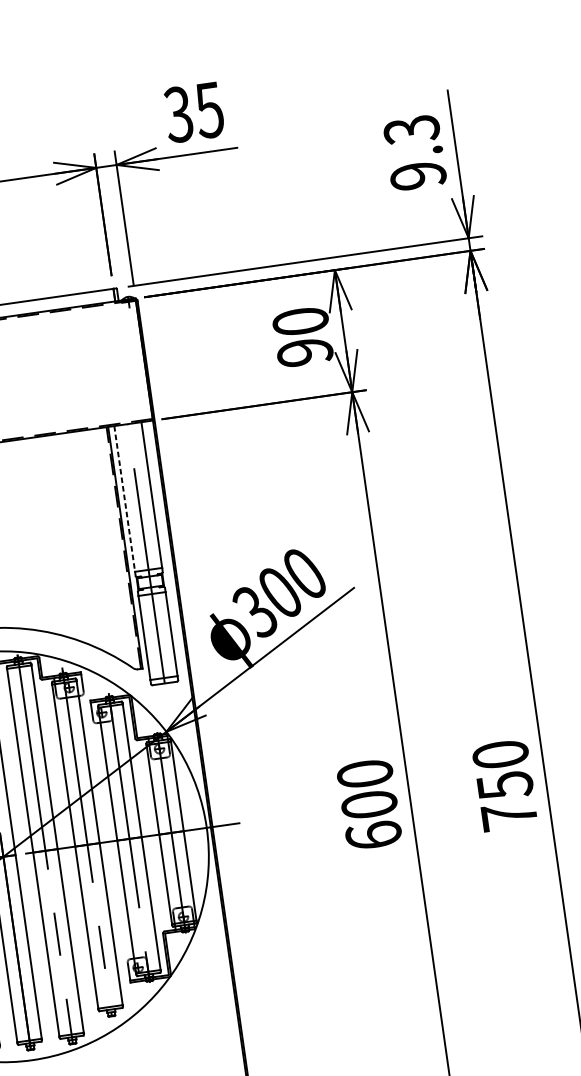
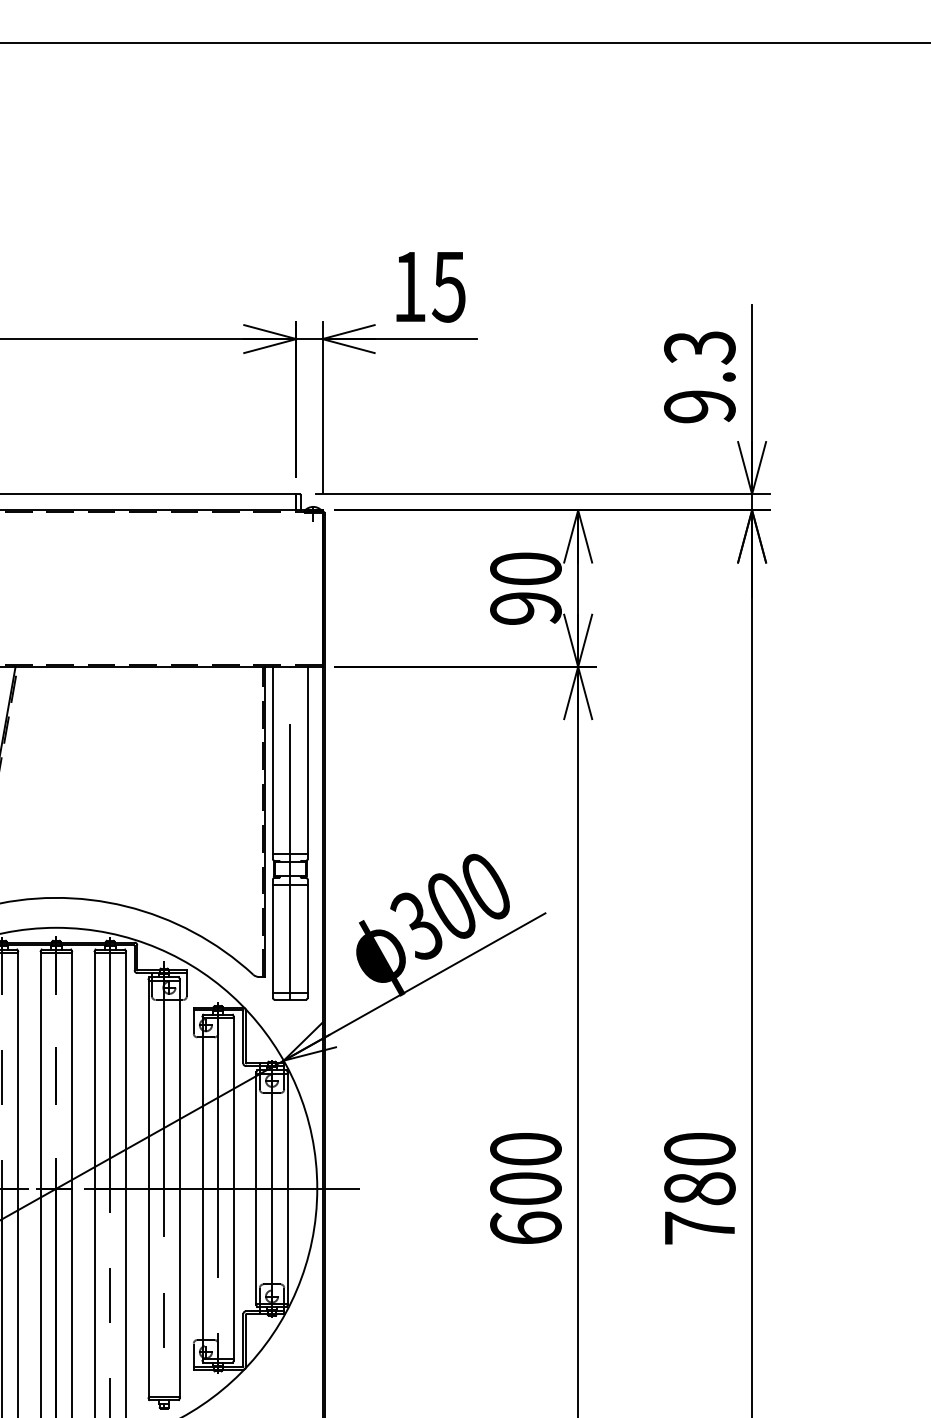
text: (177, 114) -> (408, 286), 35 -> 15
line: (124, 499) -> (272, 760), dashed -> solid
text: (504, 786) -> (699, 1189), 750 -> 780

